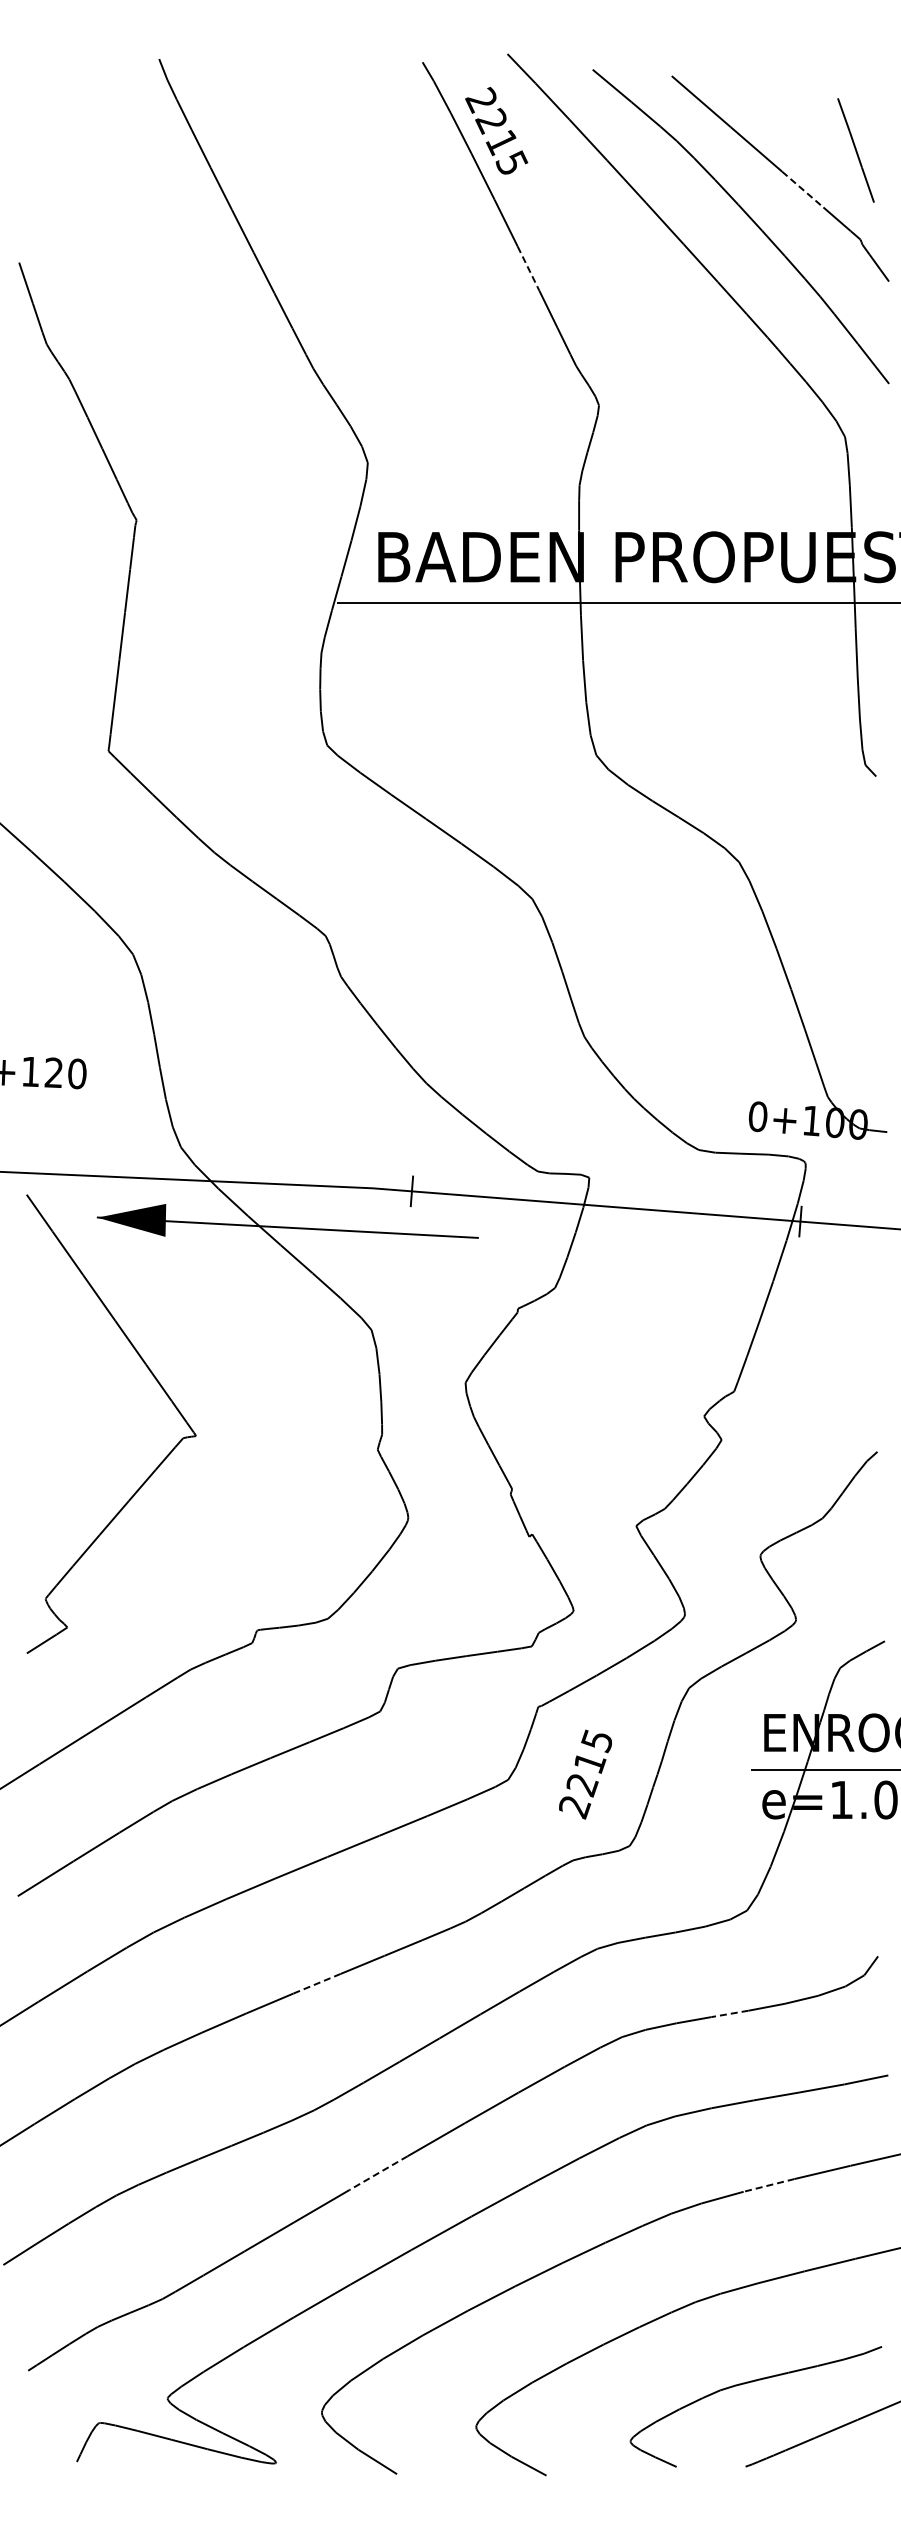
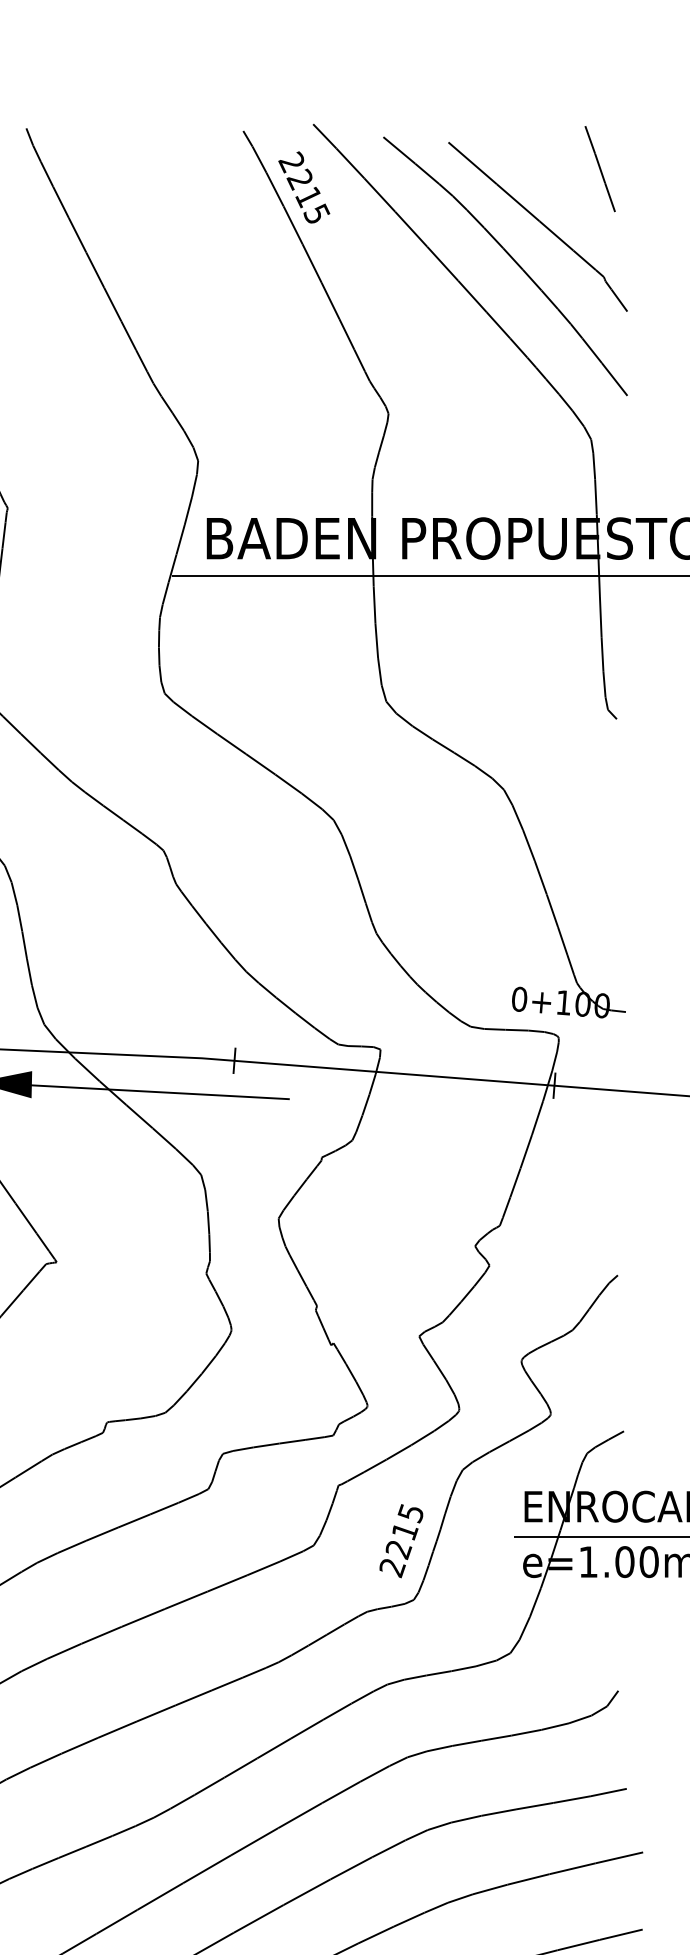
line: (855, 150) -> (599, 169), moved
line: (803, 189) -> (556, 235), dashed -> solid
line: (528, 268) -> (330, 300), dashed -> solid
text: (585, 1774) -> (401, 1541), moved
line: (317, 1983) -> (156, 1713), dashed -> solid
line: (729, 2013) -> (496, 1737), dashed -> solid
line: (378, 2173) -> (206, 1869), dashed -> solid
line: (768, 2185) -> (528, 1879), dashed -> solid

